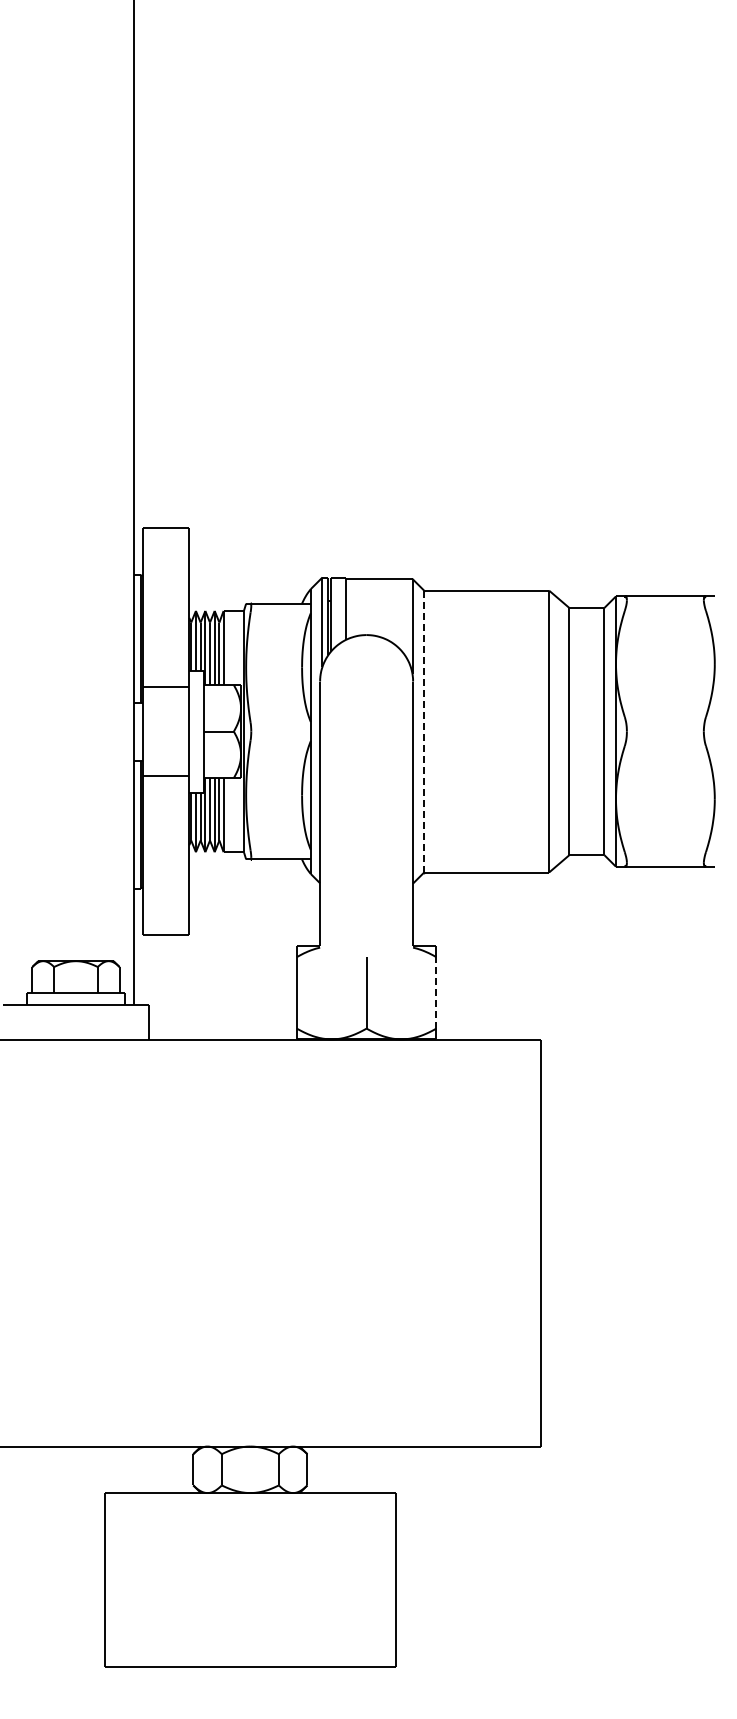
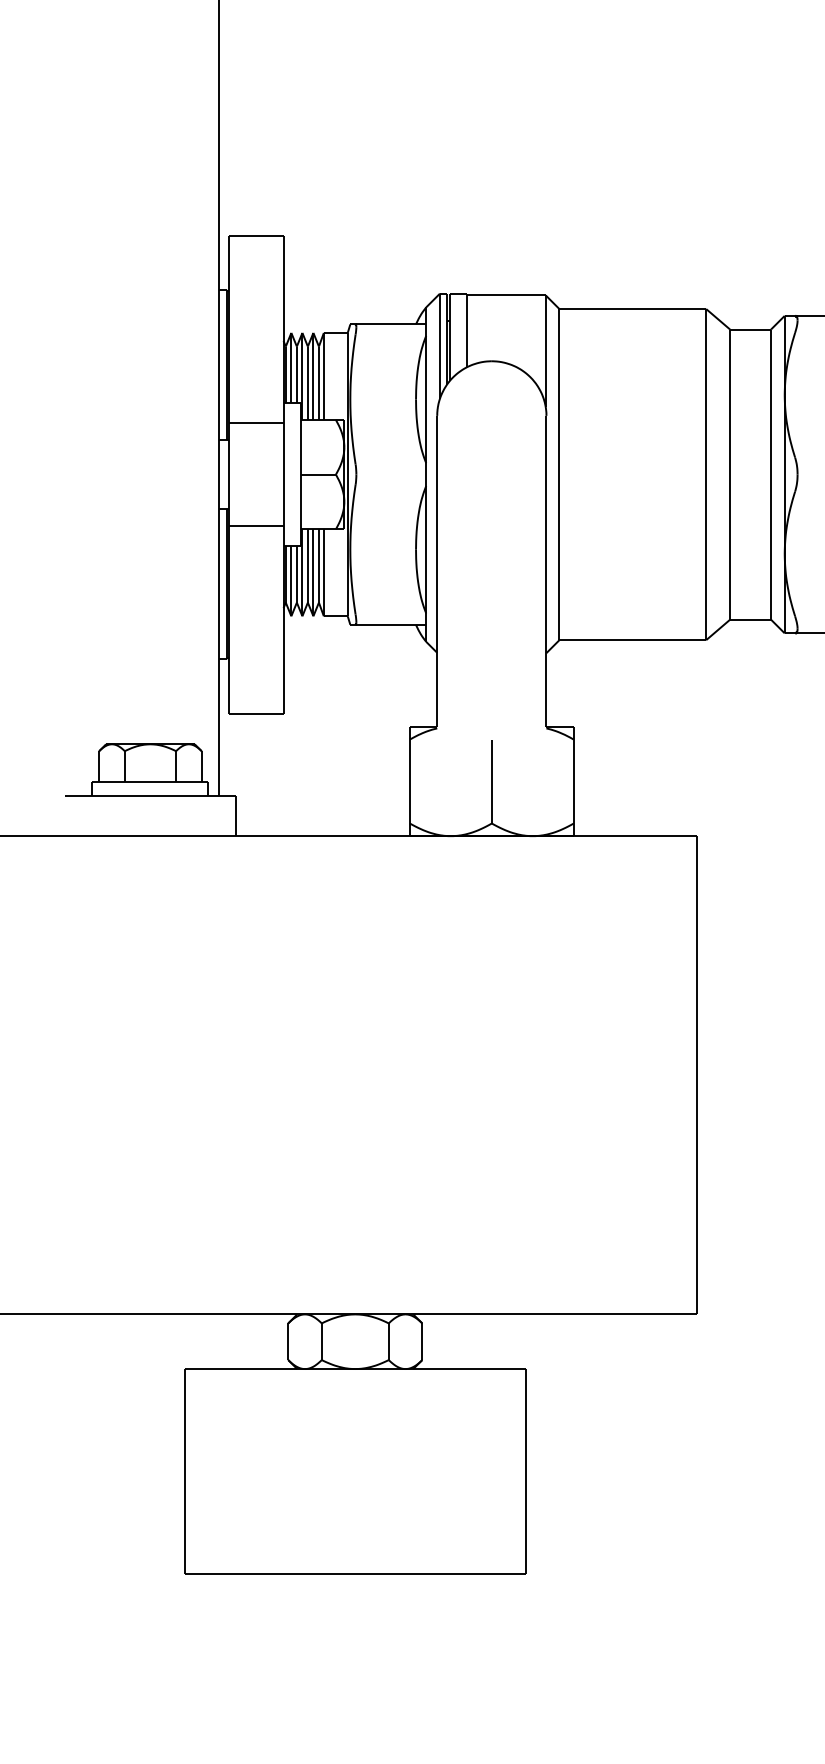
line: (424, 731) -> (559, 474), dashed -> solid
line: (436, 992) -> (573, 781), dashed -> solid

